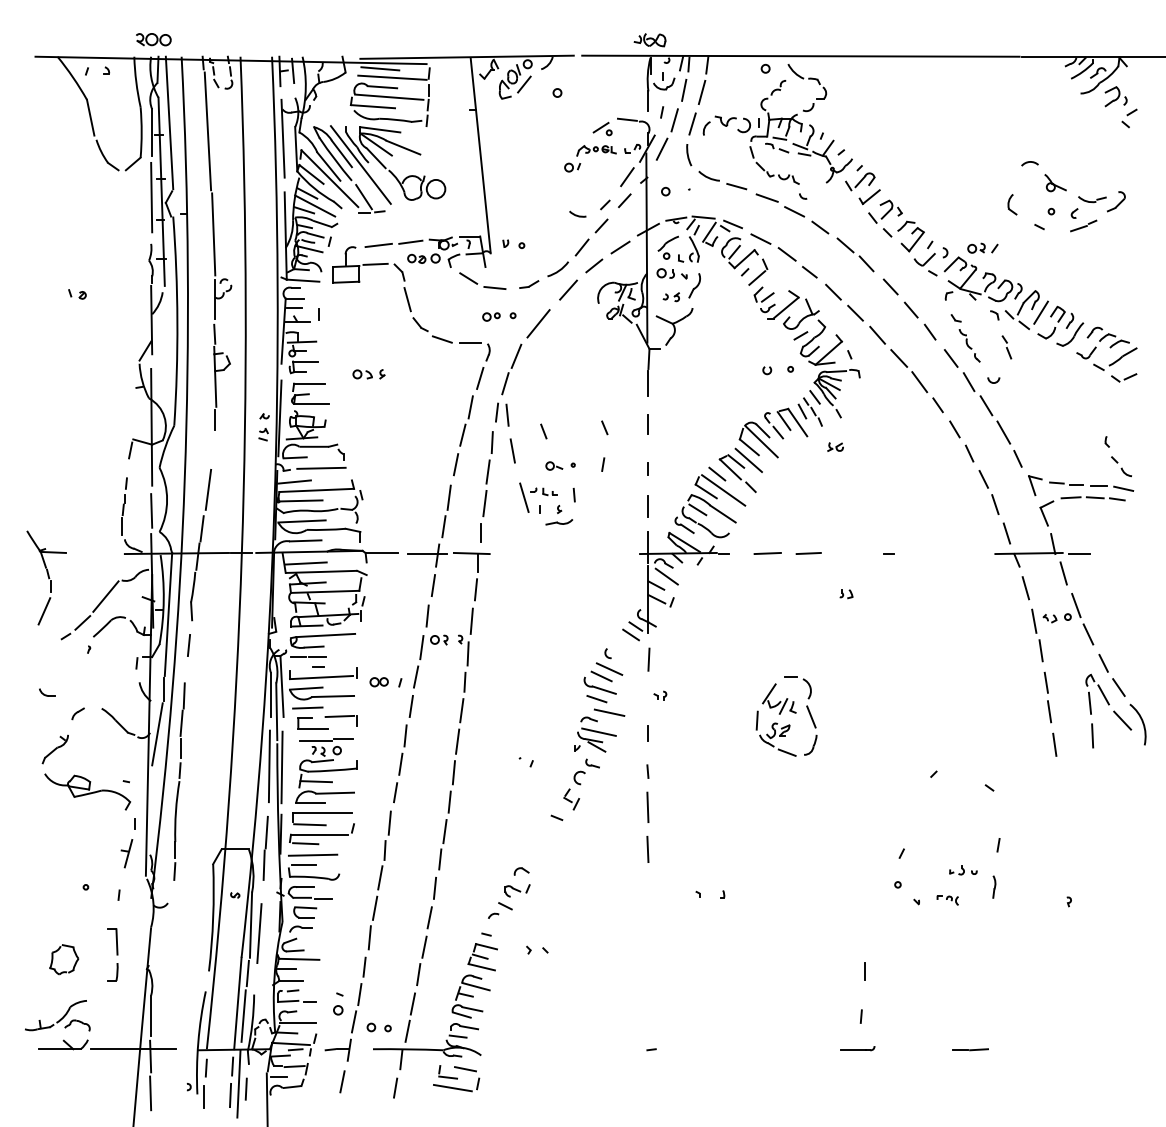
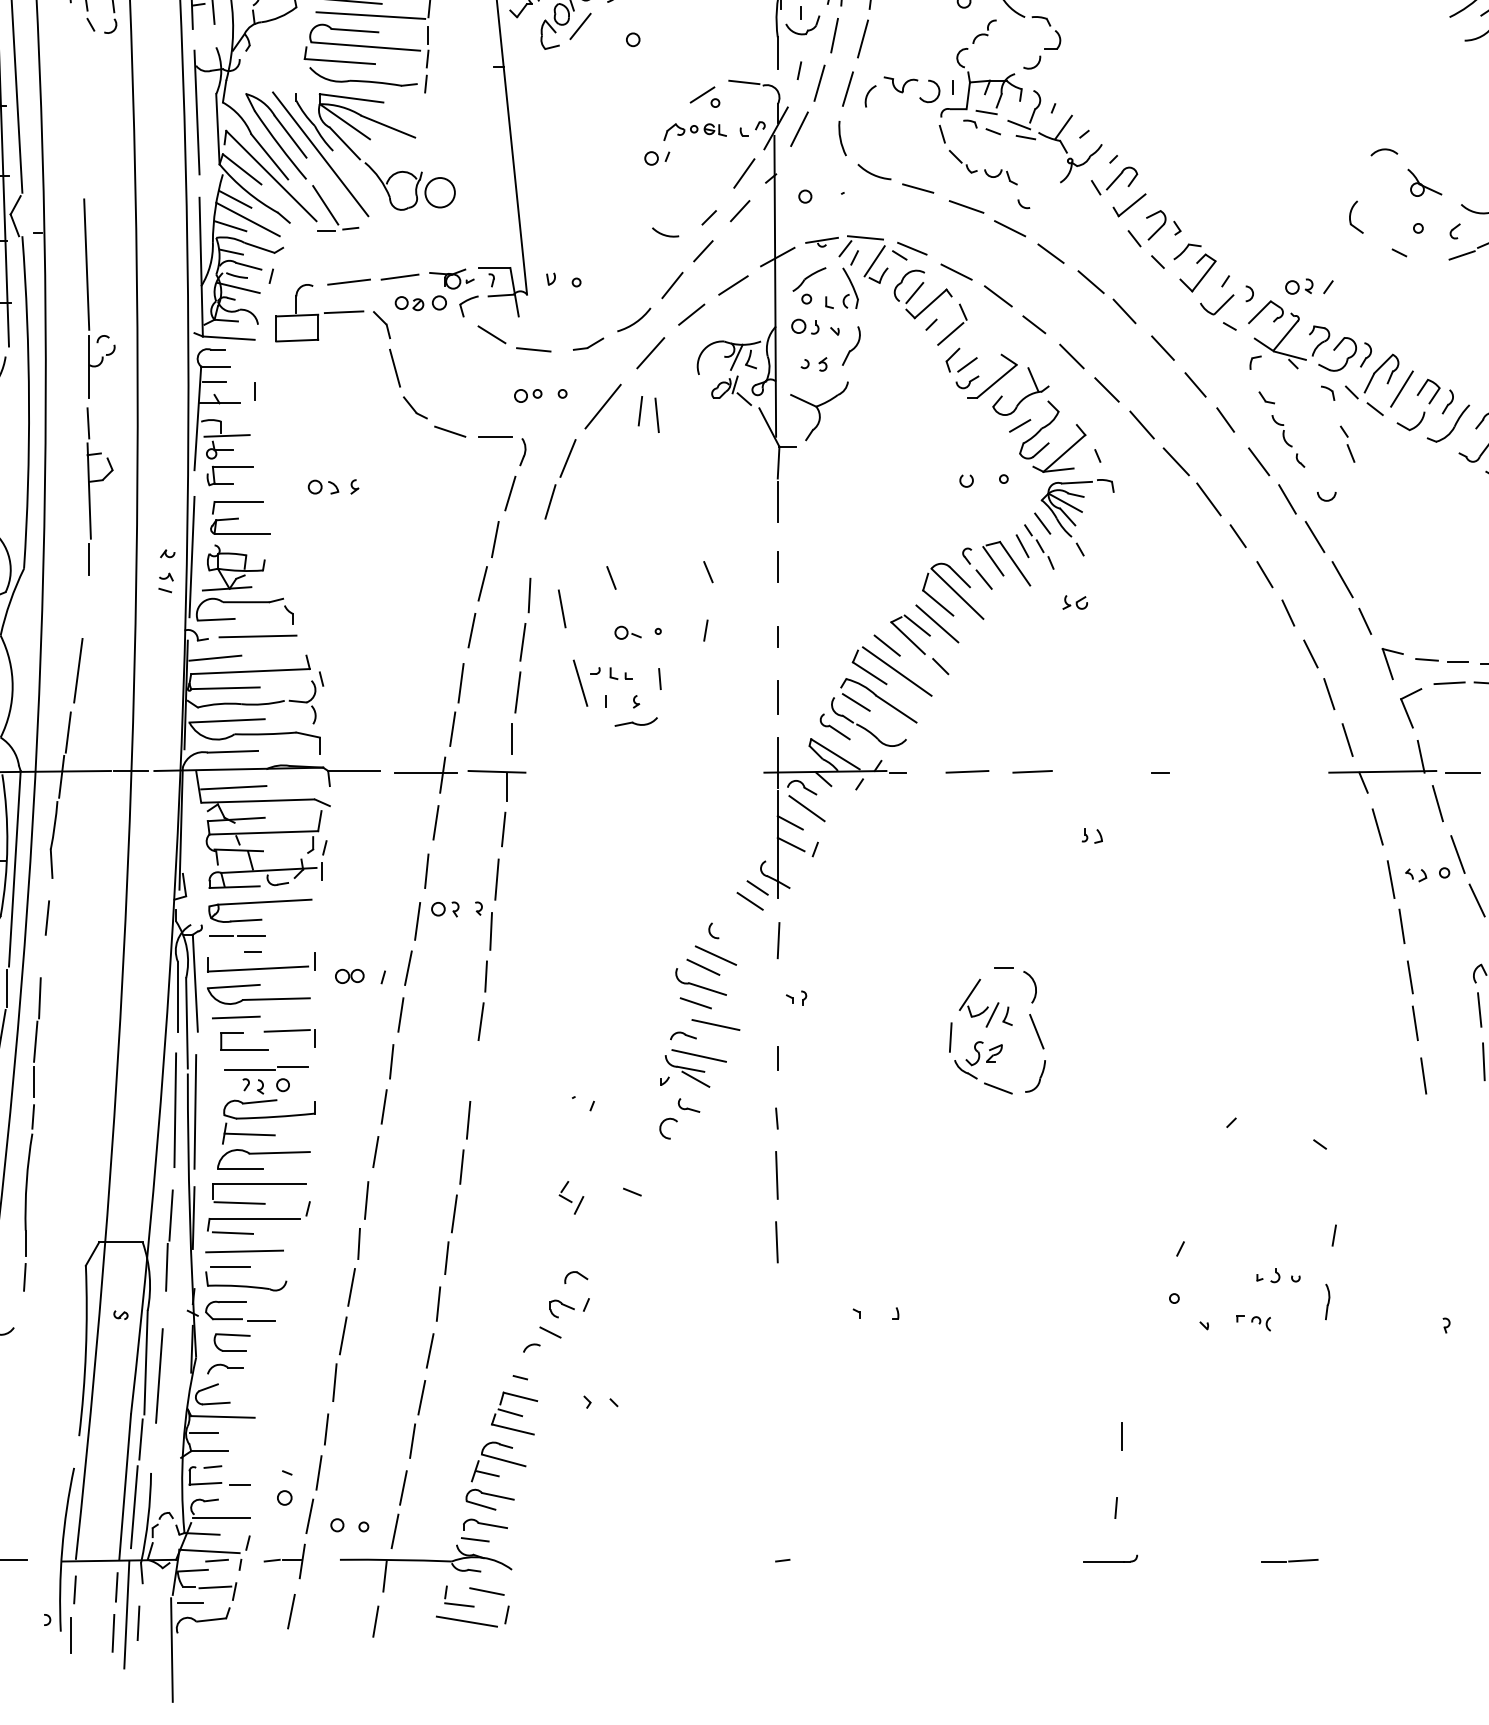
line: (207, 131) -> (76, 101), removed
part: (502, 414) -> (649, 414), moved
line: (457, 741) -> (474, 1070), removed
part: (571, 799) -> (571, 1197), moved

